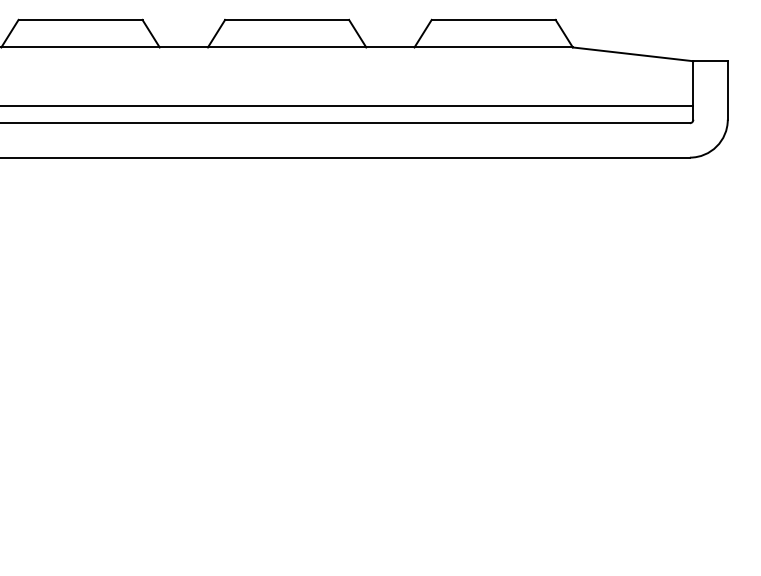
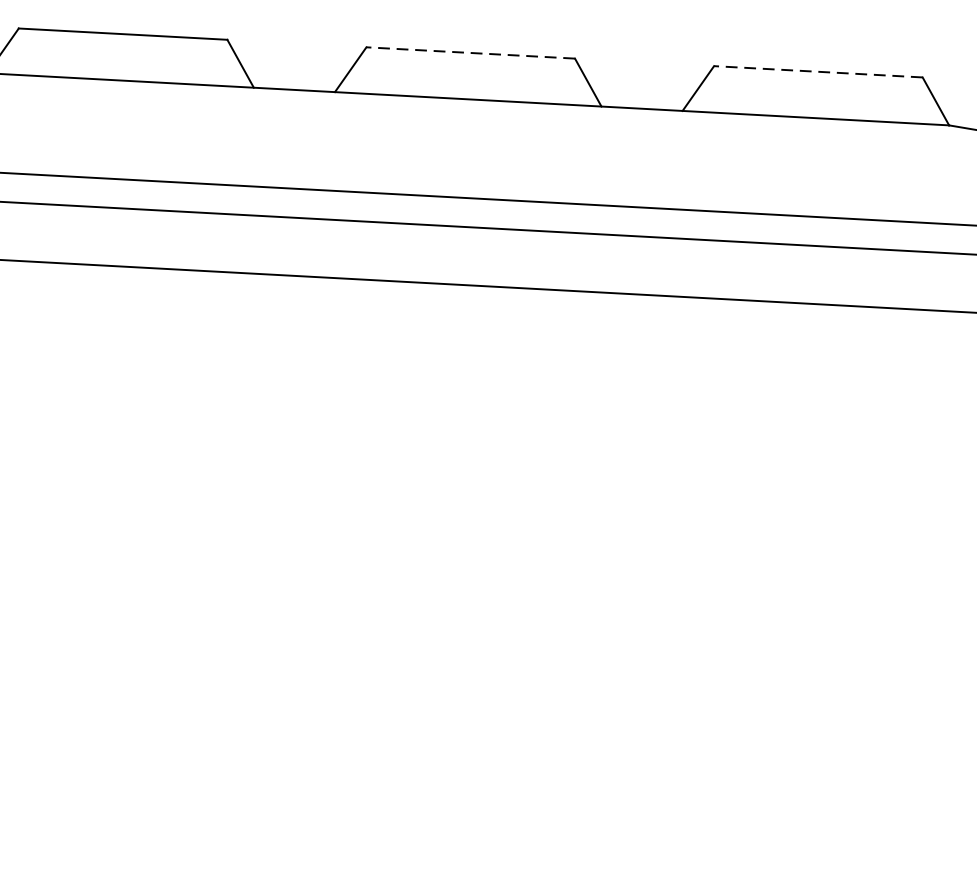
line: (287, 19) -> (471, 52), solid -> dashed
line: (493, 19) -> (818, 71), solid -> dashed

